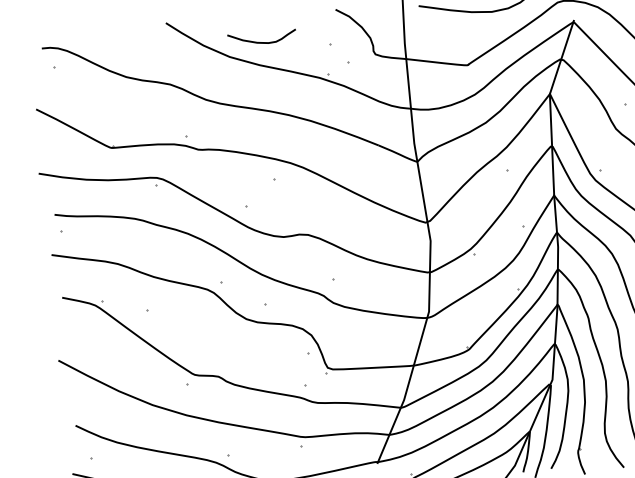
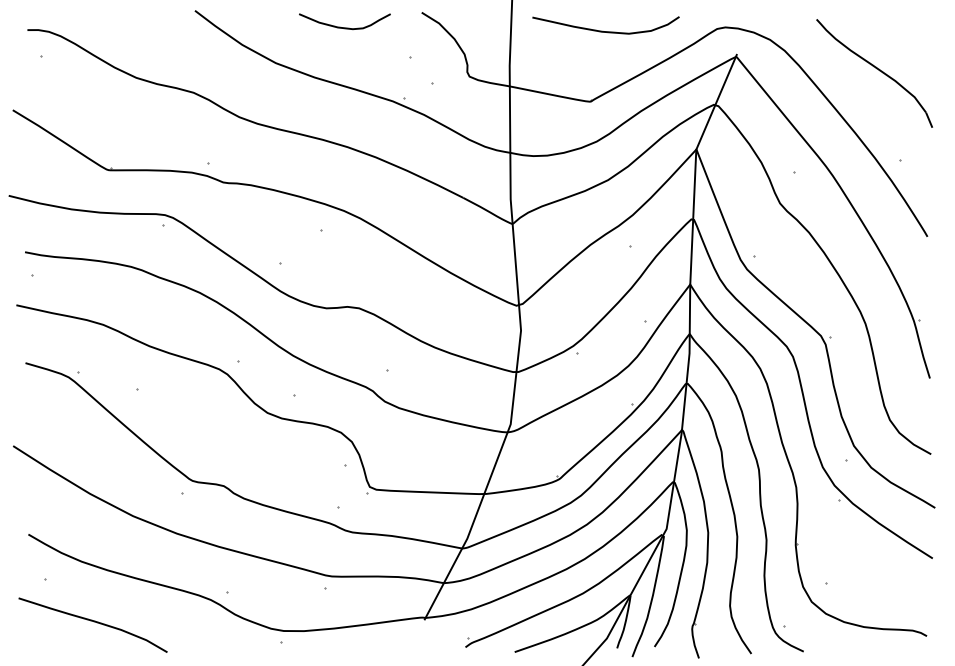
curve: (262, 42) -> (344, 27), moved

